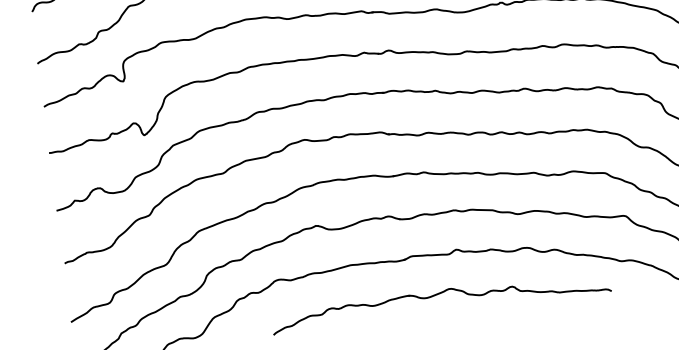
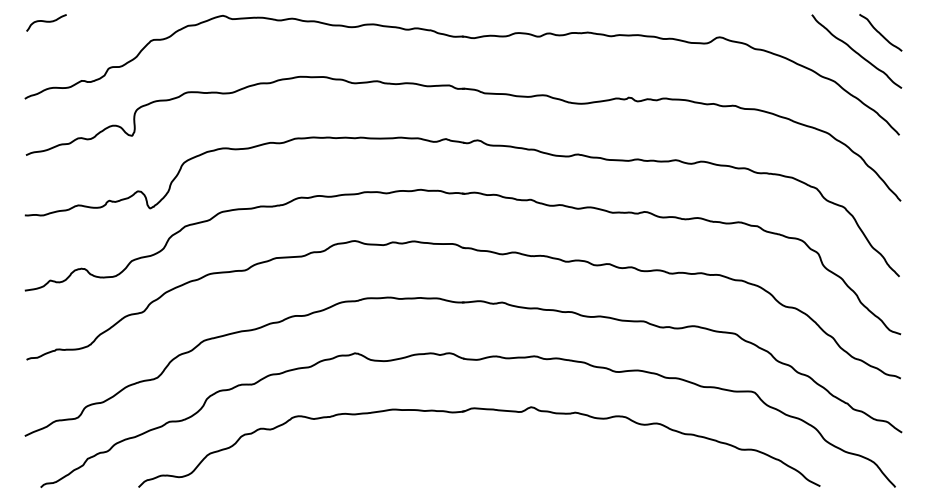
part: (437, 295) -> (499, 462), removed

